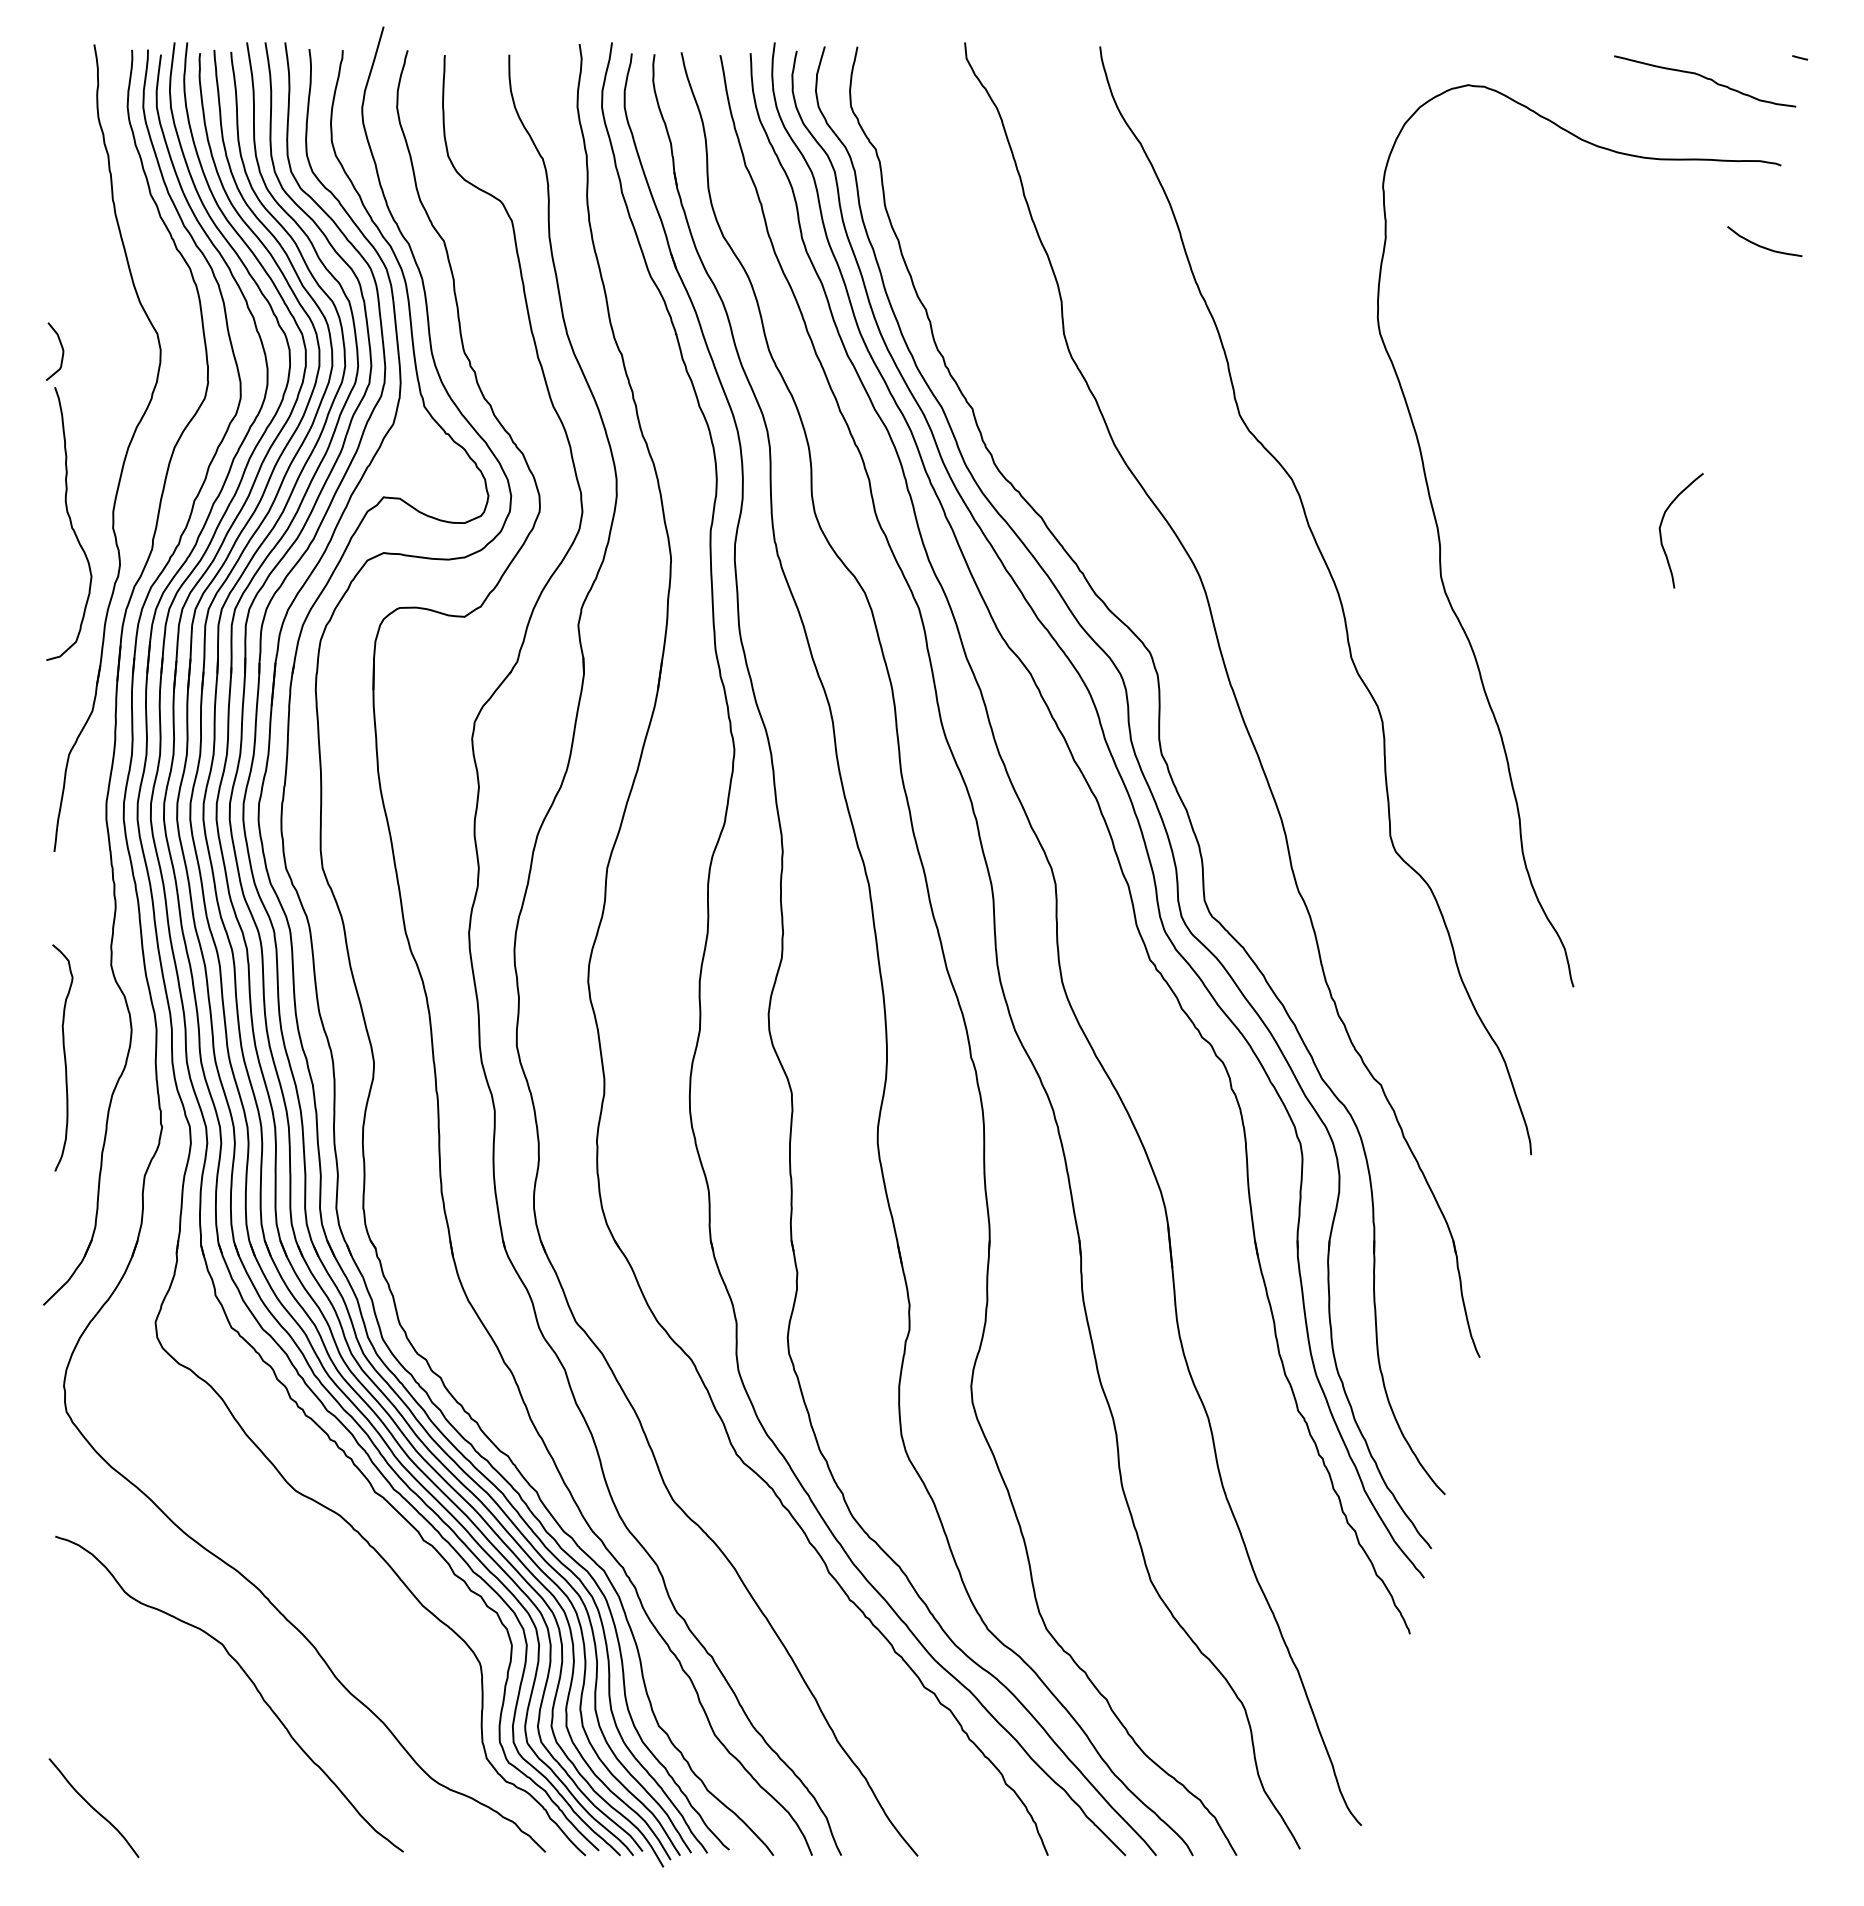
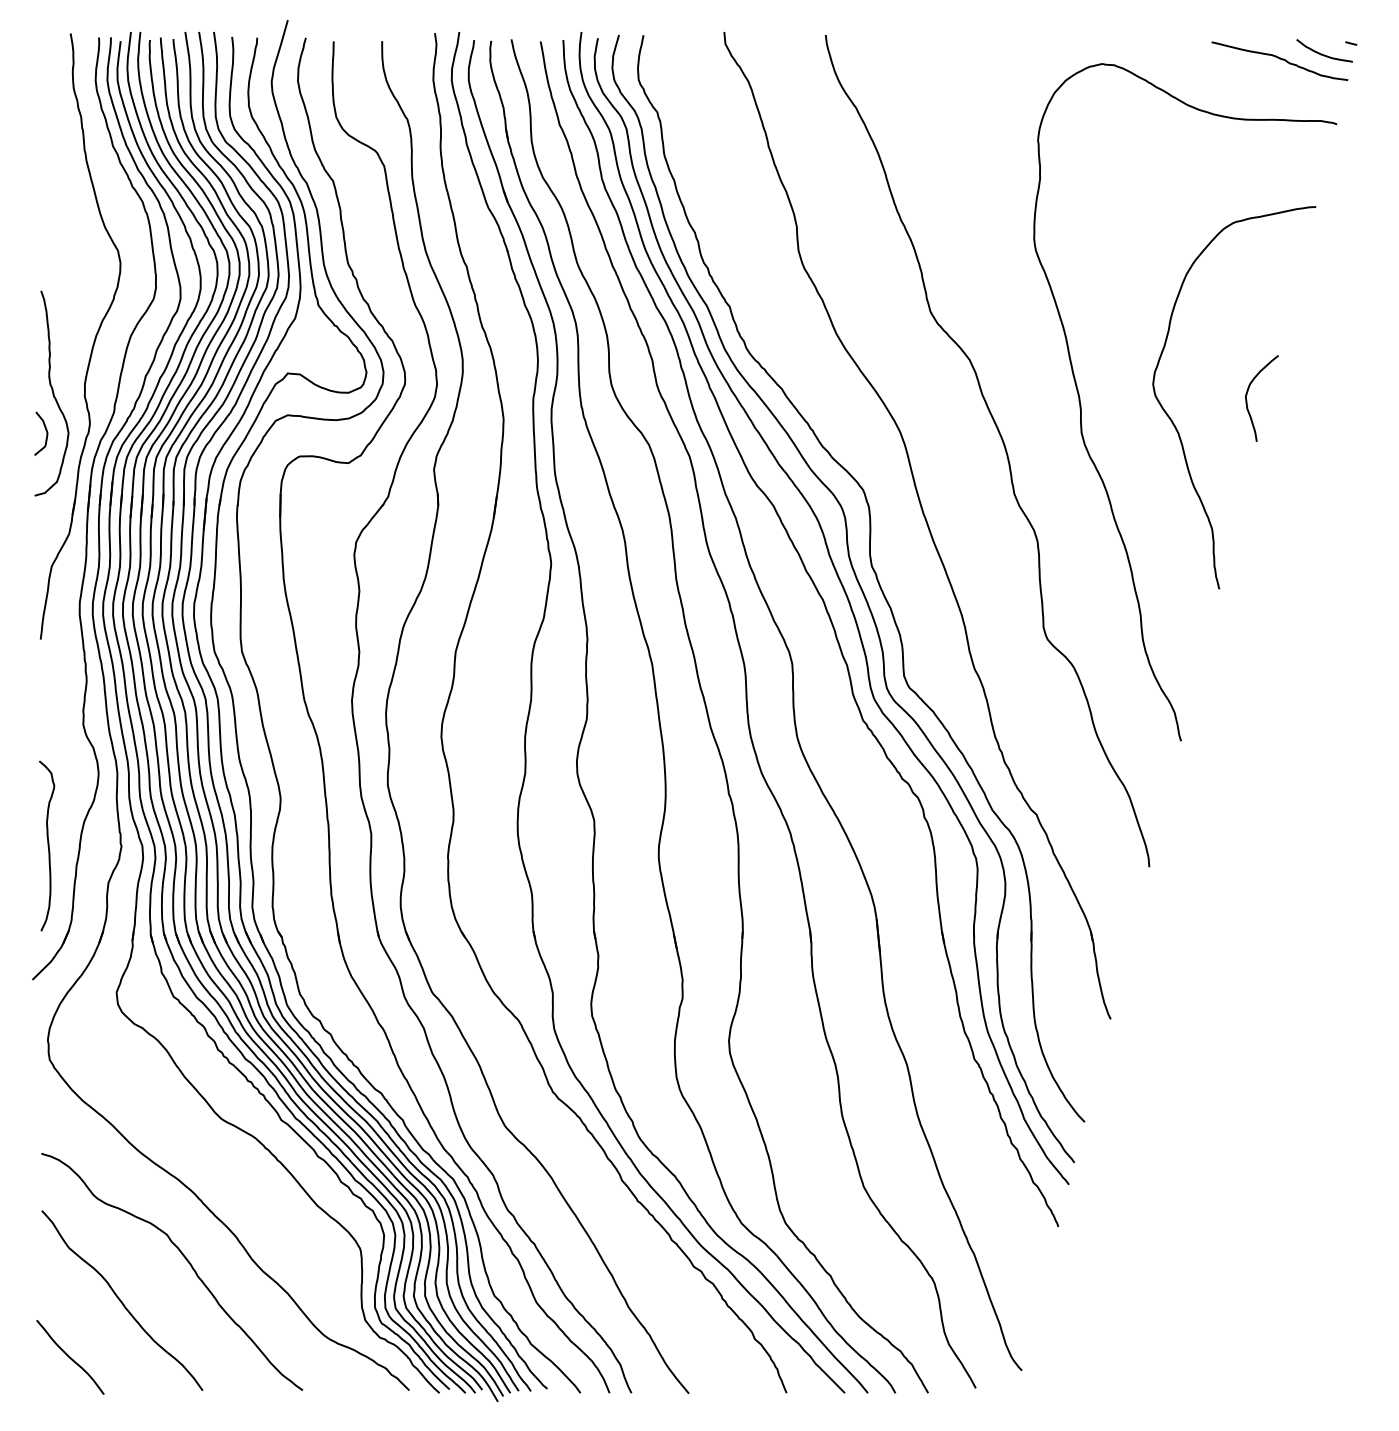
curve: (1761, 245) -> (1322, 53), moved
curve: (61, 348) -> (46, 431), moved
curve: (1566, 567) -> (1175, 426), added
curve: (64, 1057) -> (48, 845), moved
curve: (161, 1732) -> (121, 1300), added

